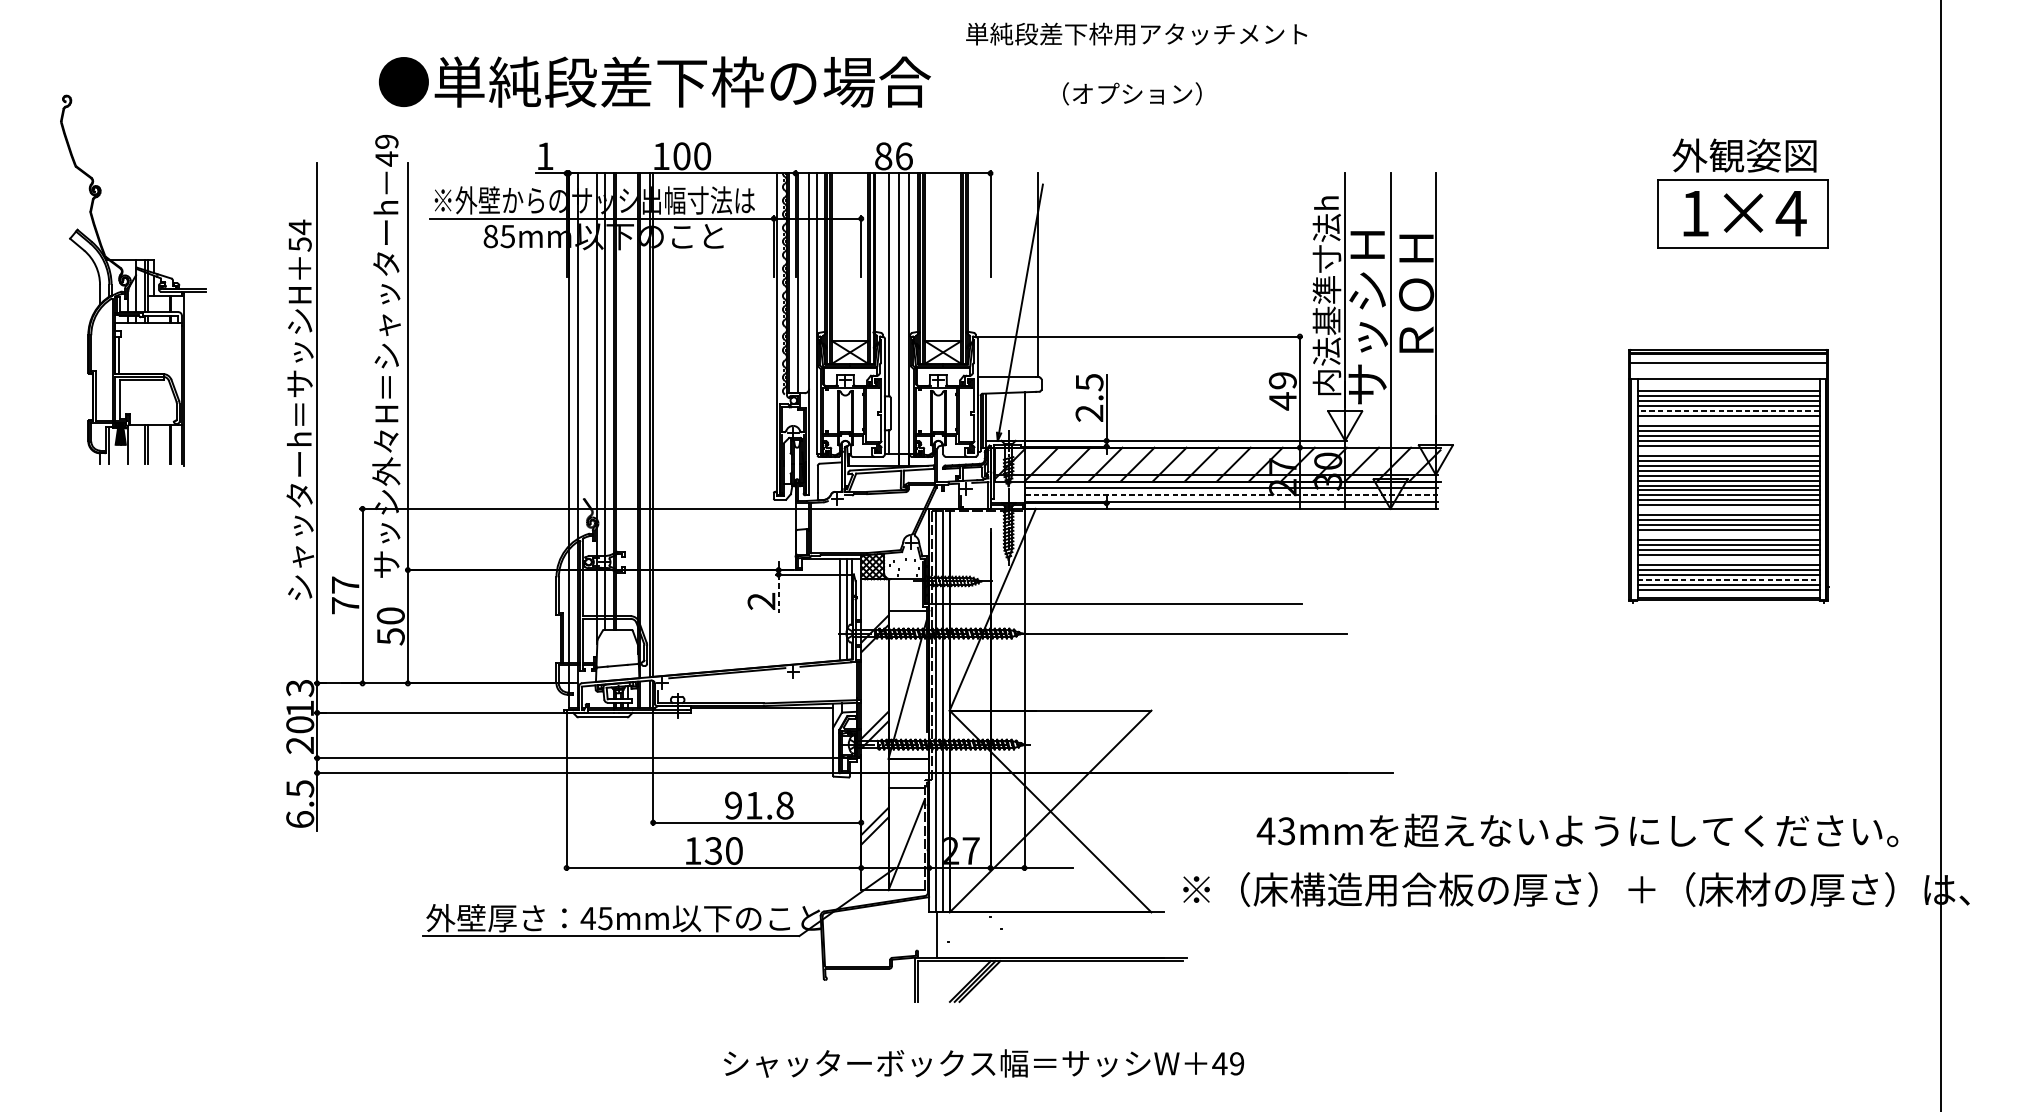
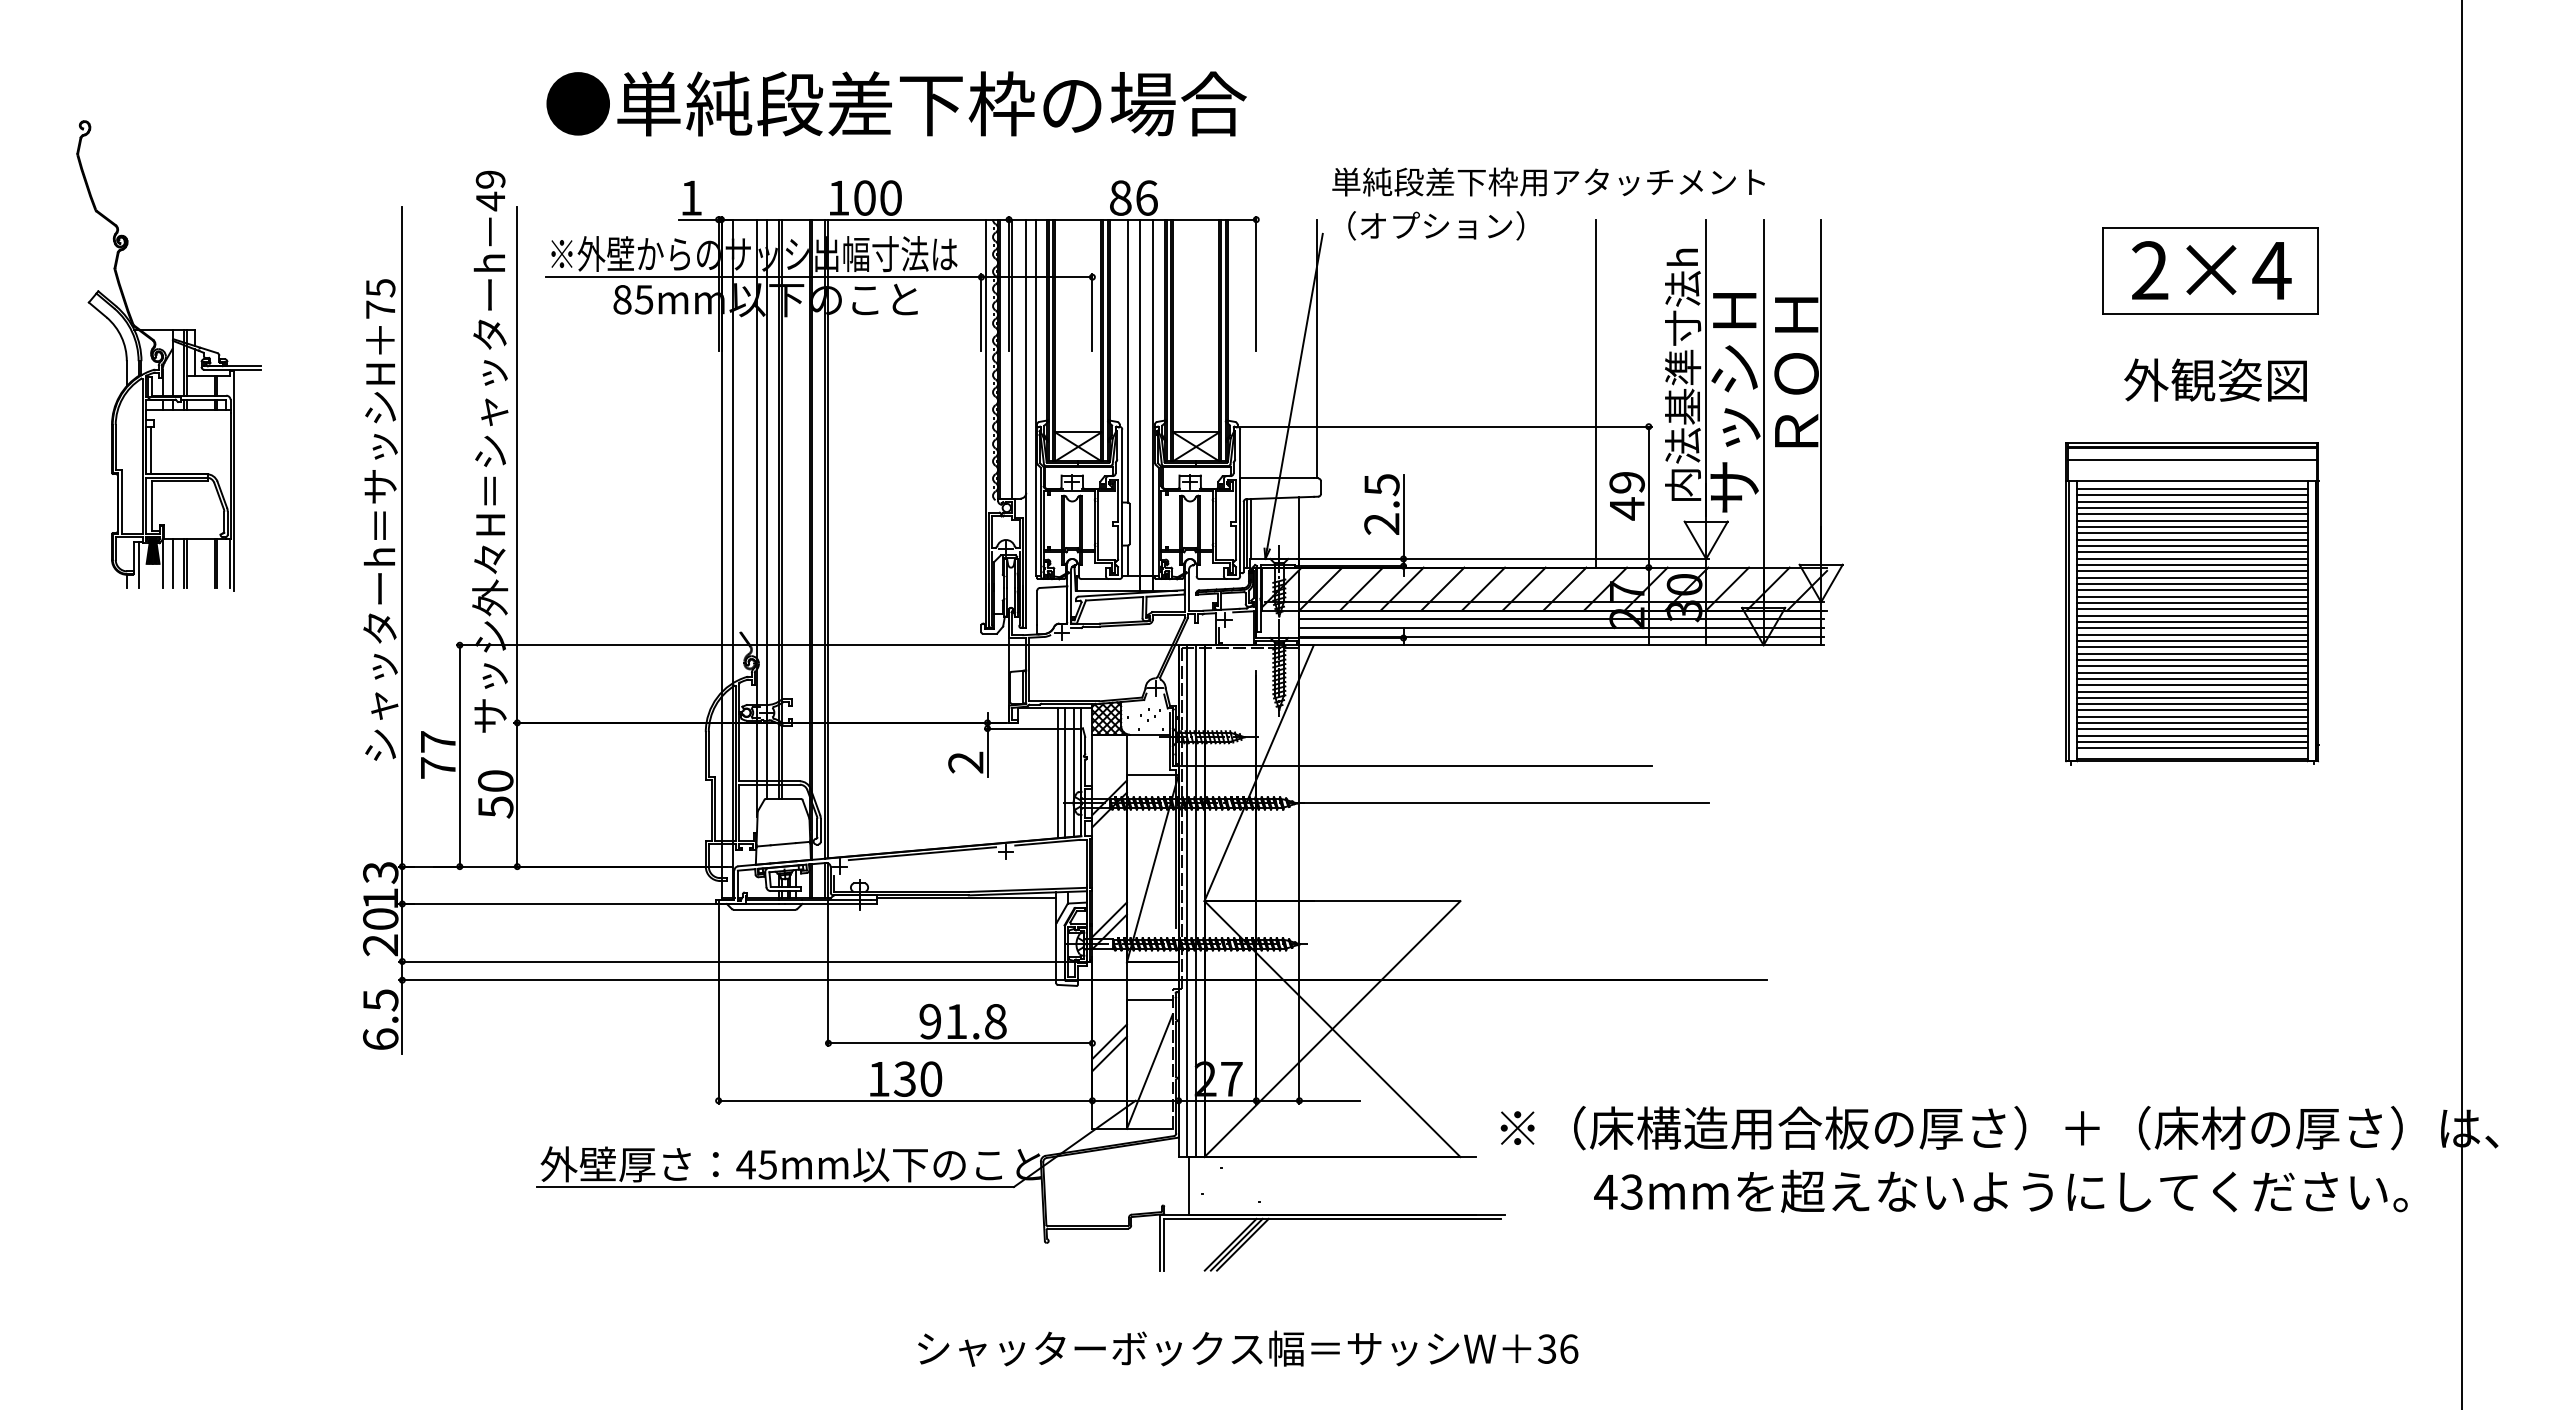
text: (1136, 33) -> (1548, 181), moved
text: (654, 81) -> (896, 103), moved
text: (1132, 93) -> (1436, 225), moved
text: (1744, 155) -> (2215, 379), moved
text: (1695, 213) -> (2150, 270), 1×4 -> 2×4
text: (300, 235) -> (380, 298), 54 -> 75
line: (1257, 310) -> (1595, 393), added
line: (1727, 386) -> (2191, 489), added
line: (1727, 410) -> (2191, 520), dashed -> solid
line: (1727, 420) -> (2191, 533), added
line: (136, 444) -> (172, 563), added
line: (1727, 450) -> (2191, 571), added
line: (1231, 494) -> (1561, 627), dashed -> solid
line: (1727, 510) -> (2191, 647), added
line: (1727, 535) -> (2191, 678), added
line: (1727, 560) -> (2191, 710), added
line: (1728, 580) -> (2192, 735), dashed -> solid
line: (778, 594) -> (987, 753), dashed -> solid
line: (833, 610) -> (1057, 773), added
text: (1577, 829) -> (2000, 1190), moved
text: (1227, 1063) -> (1557, 1348), 49 -> 36

